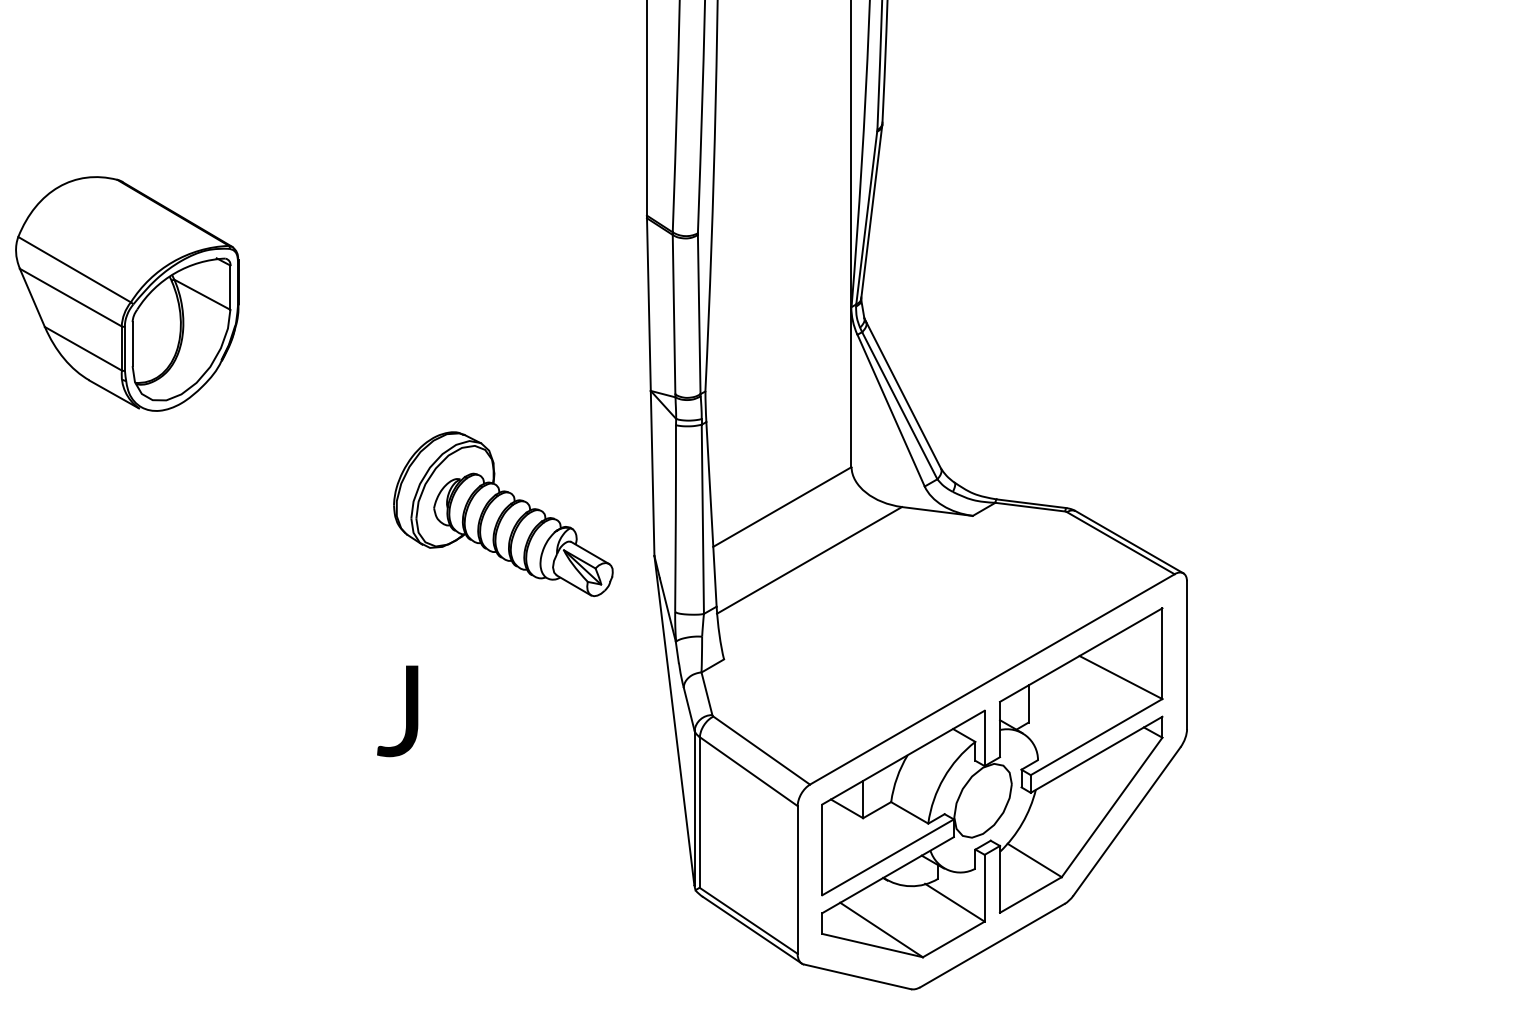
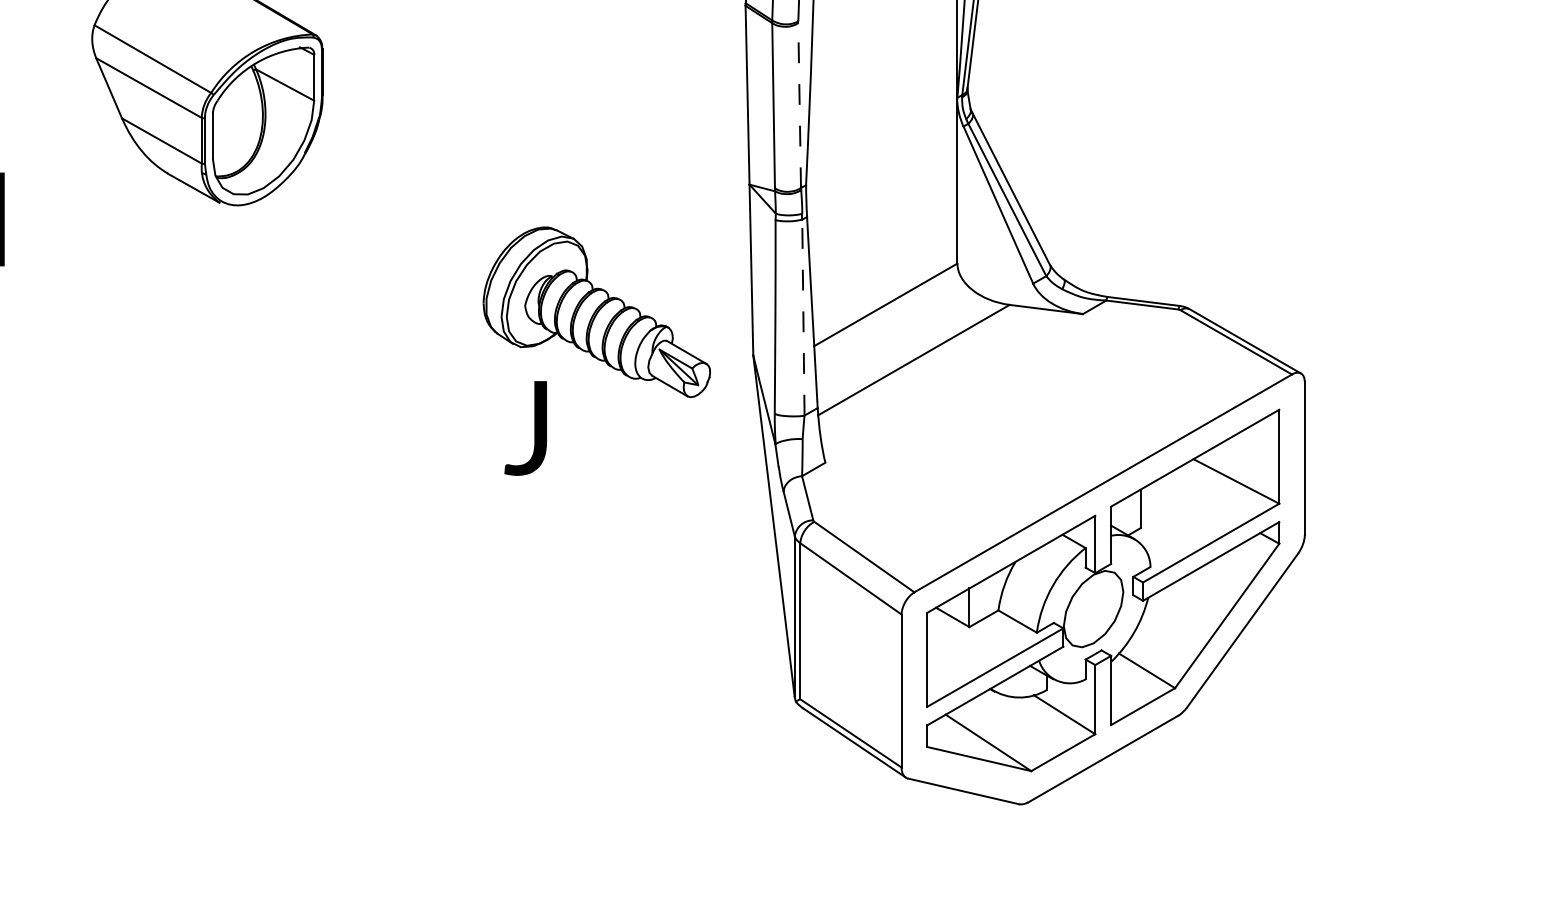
line: (699, 314) -> (799, 105), solid -> dashed
line: (702, 519) -> (803, 317), solid -> dashed
text: (397, 711) -> (525, 428), moved

